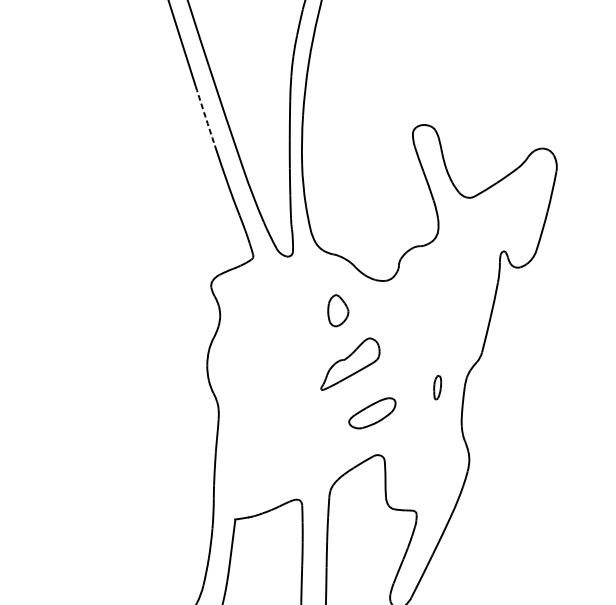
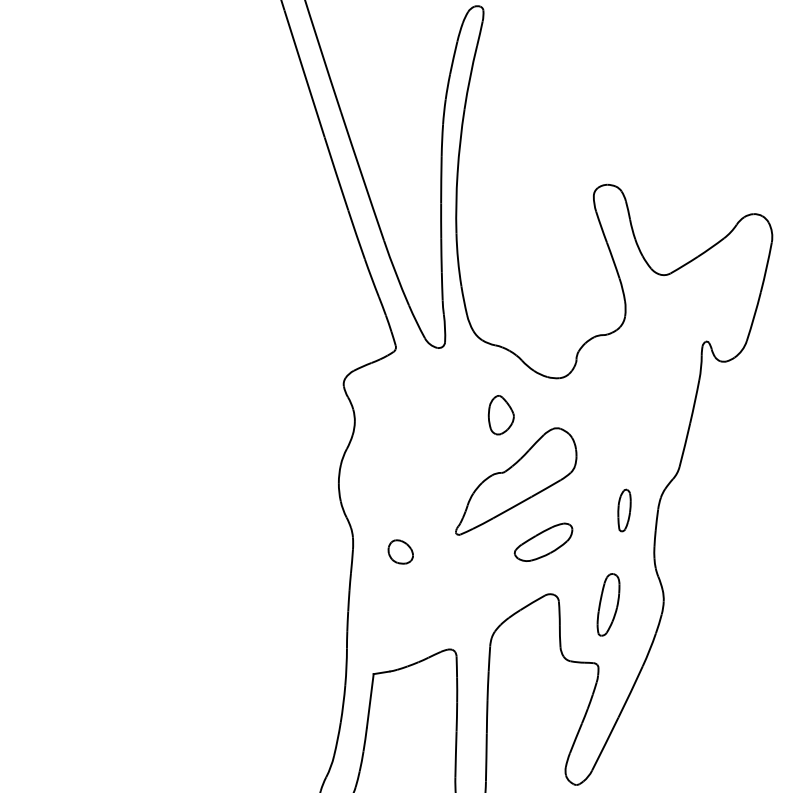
arc: (205, 115) -> (336, 173), dashed -> solid
part: (350, 364) -> (516, 481), size x1.67
part: (437, 387) -> (624, 510), size x1.43
part: (256, 420) -> (400, 551), added
part: (424, 463) -> (608, 604), added

